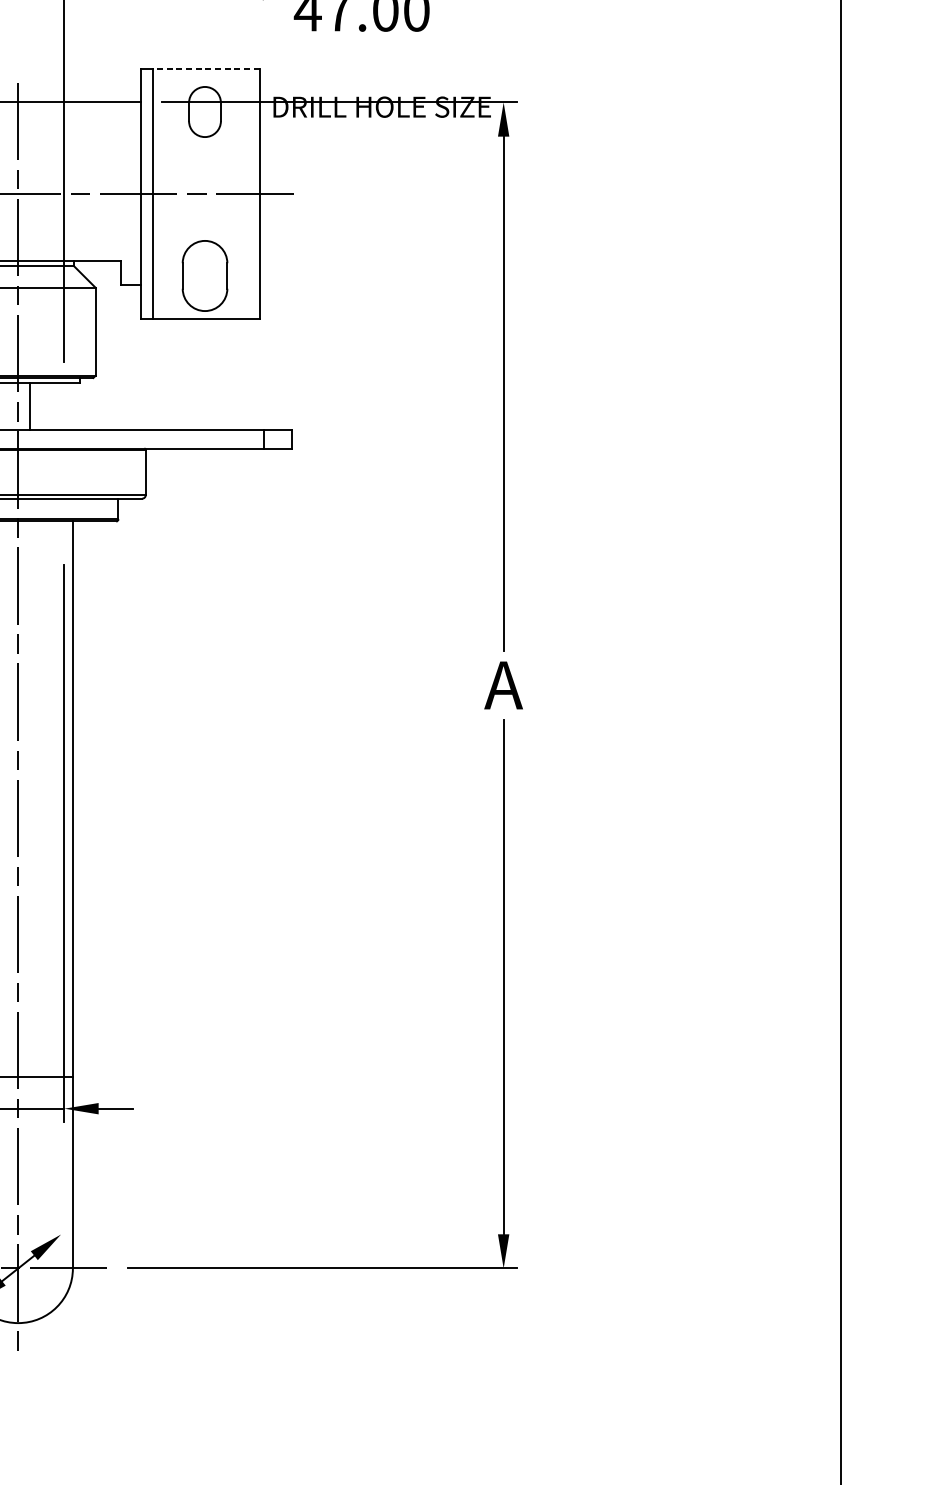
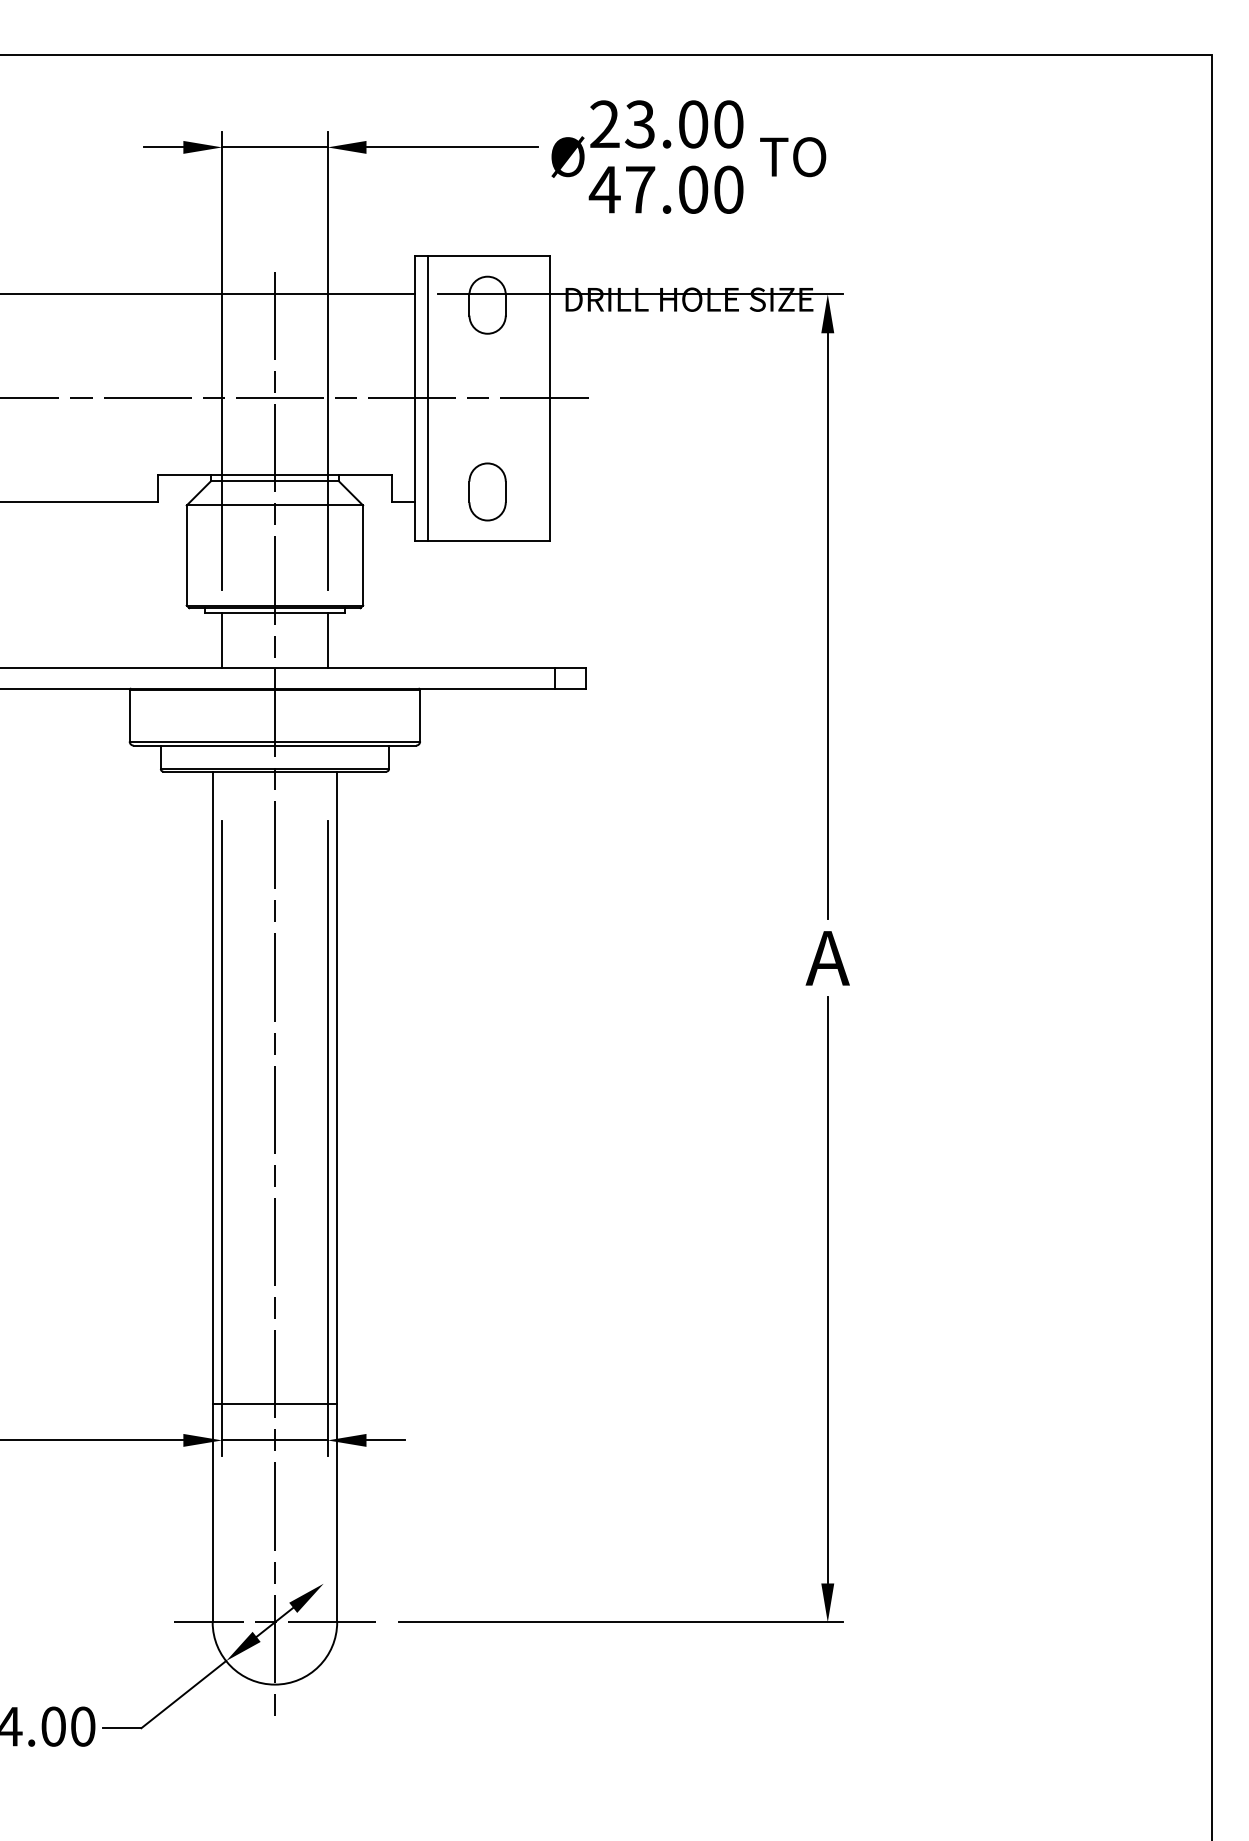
line: (206, 68) -> (489, 255), dashed -> solid
part: (204, 275) -> (487, 491), size x0.71
line: (30, 406) -> (327, 640), moved

